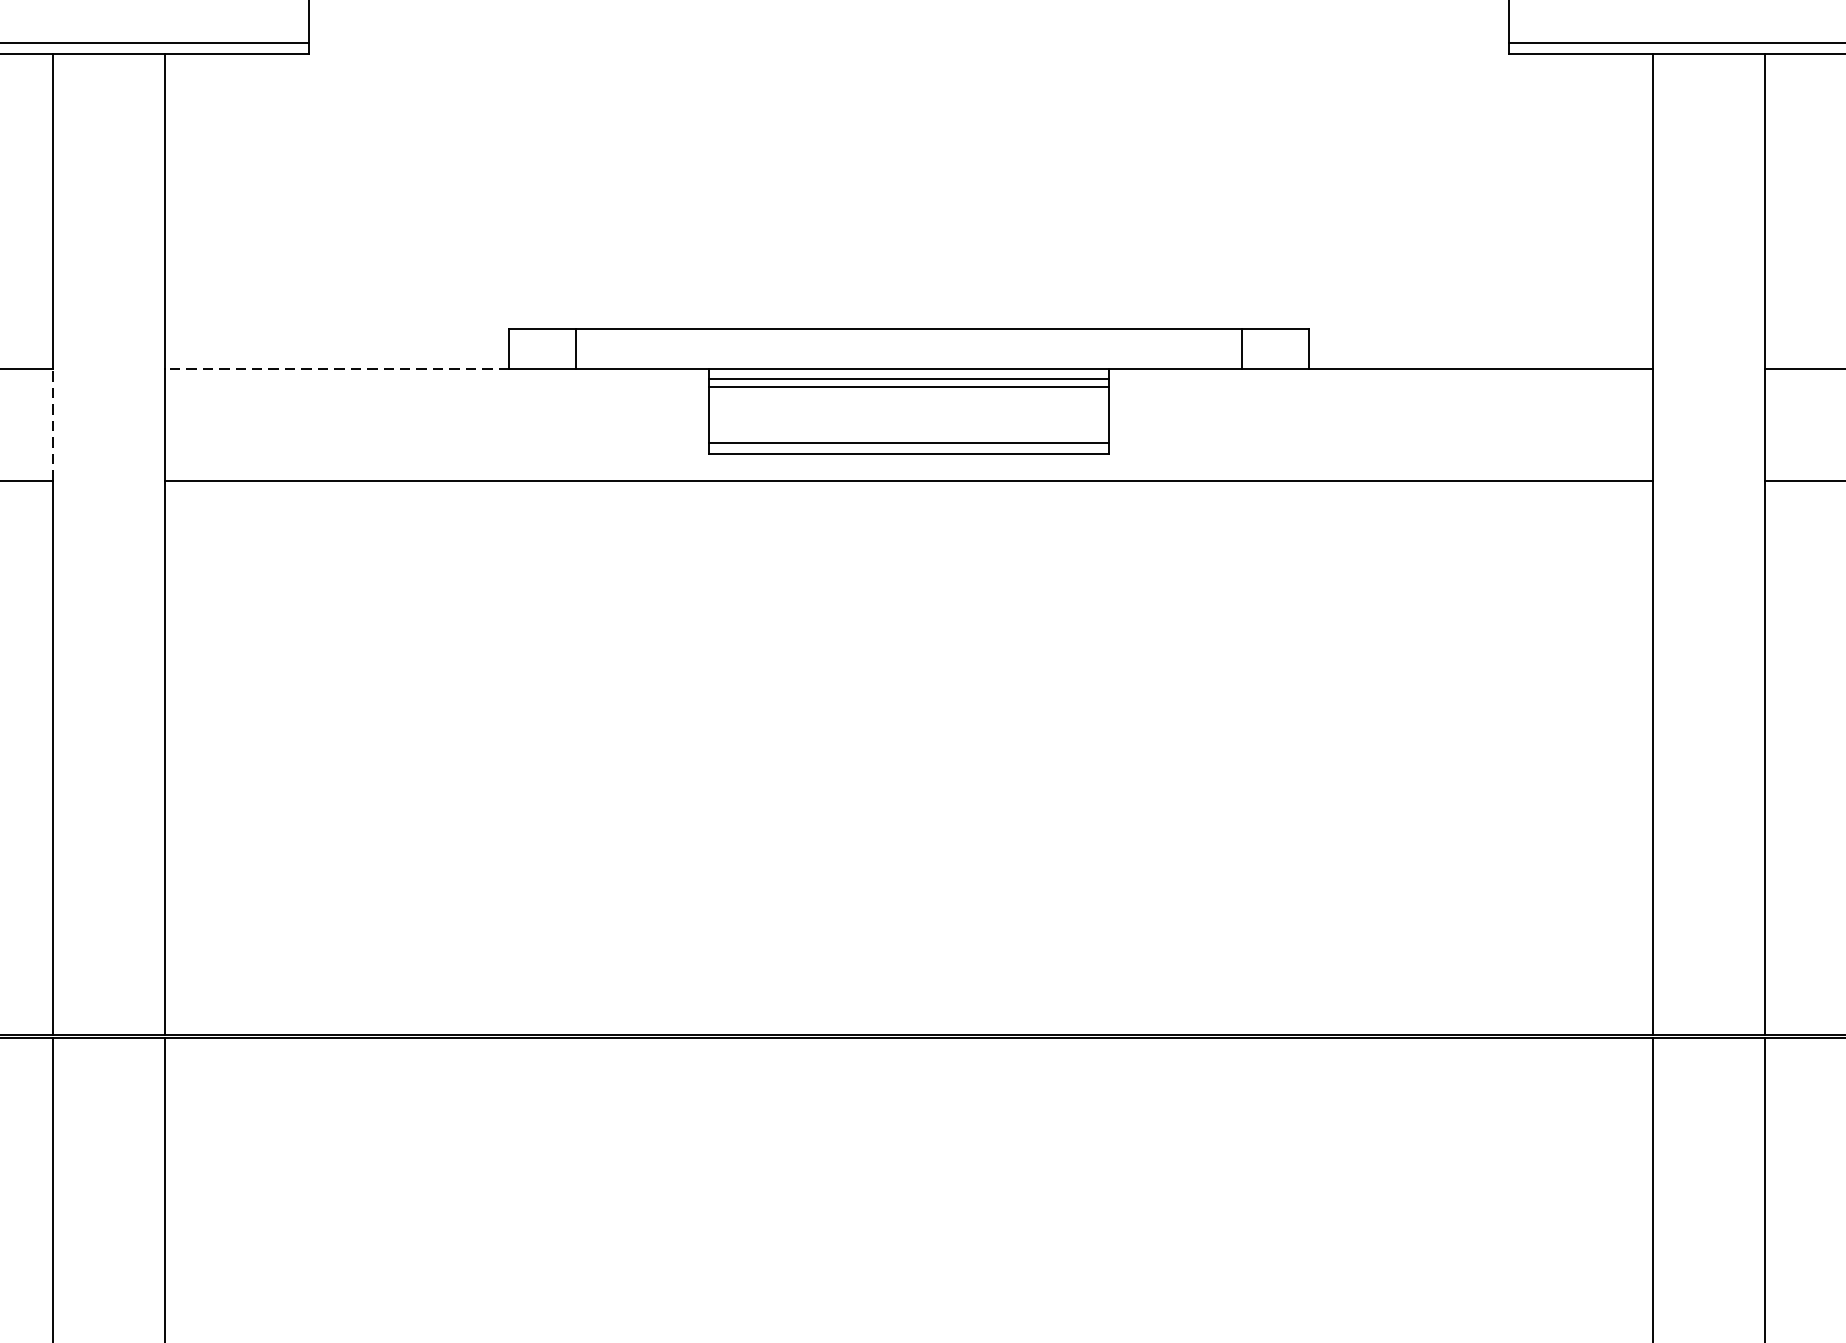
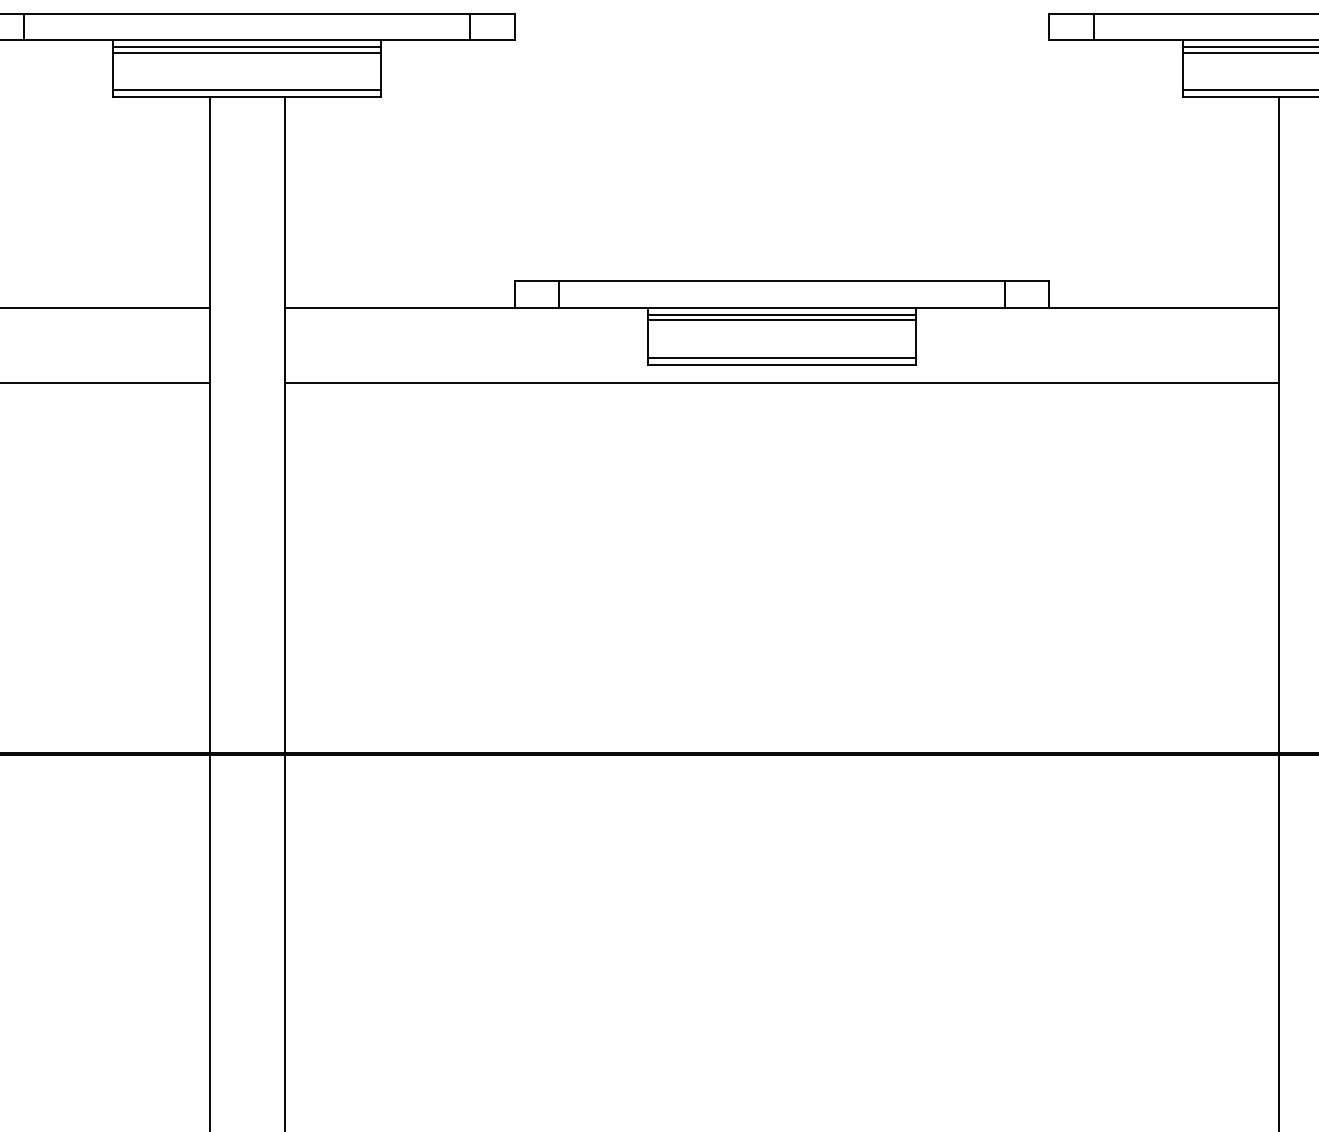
line: (337, 368) -> (399, 307), dashed -> solid
line: (52, 423) -> (209, 344), dashed -> solid

